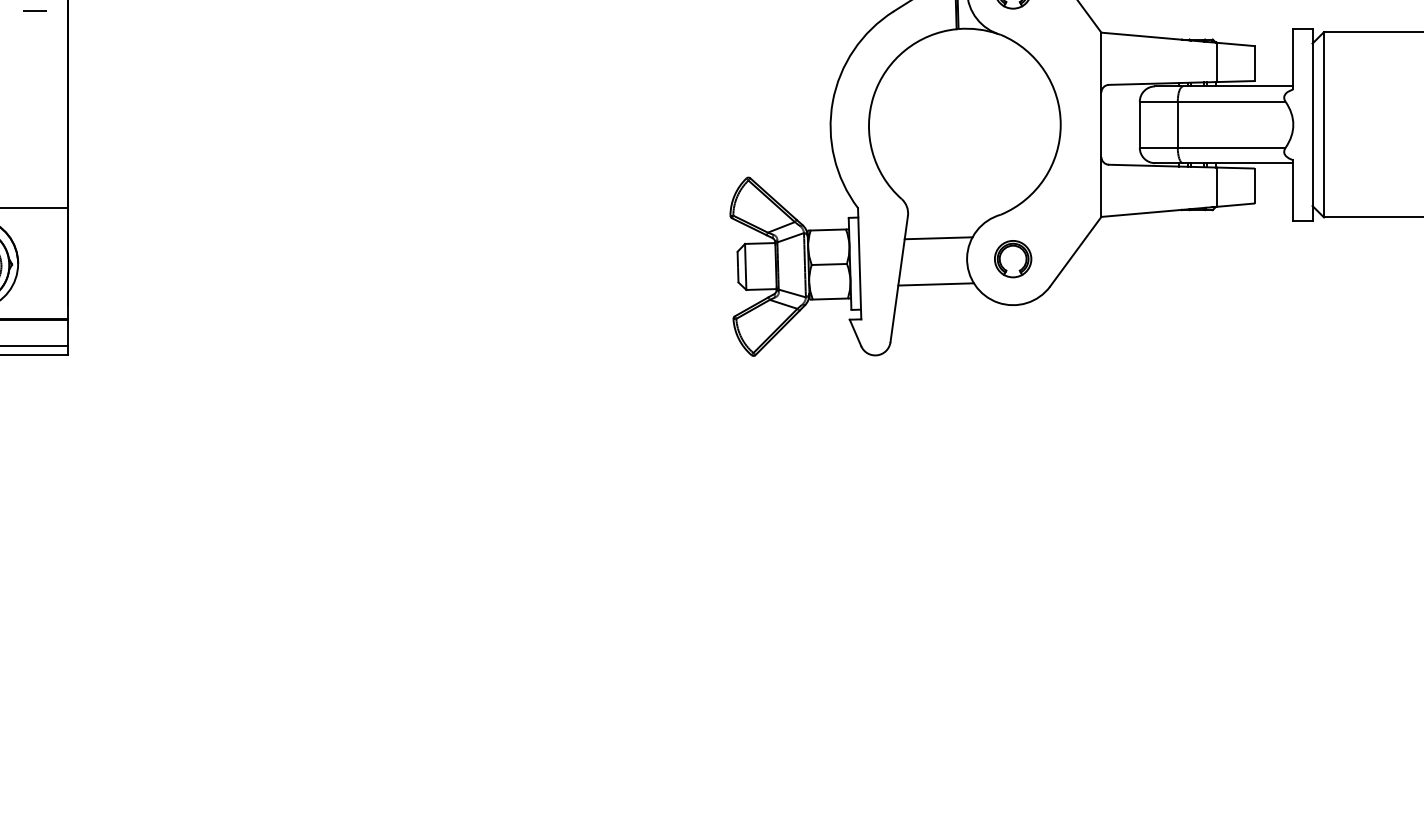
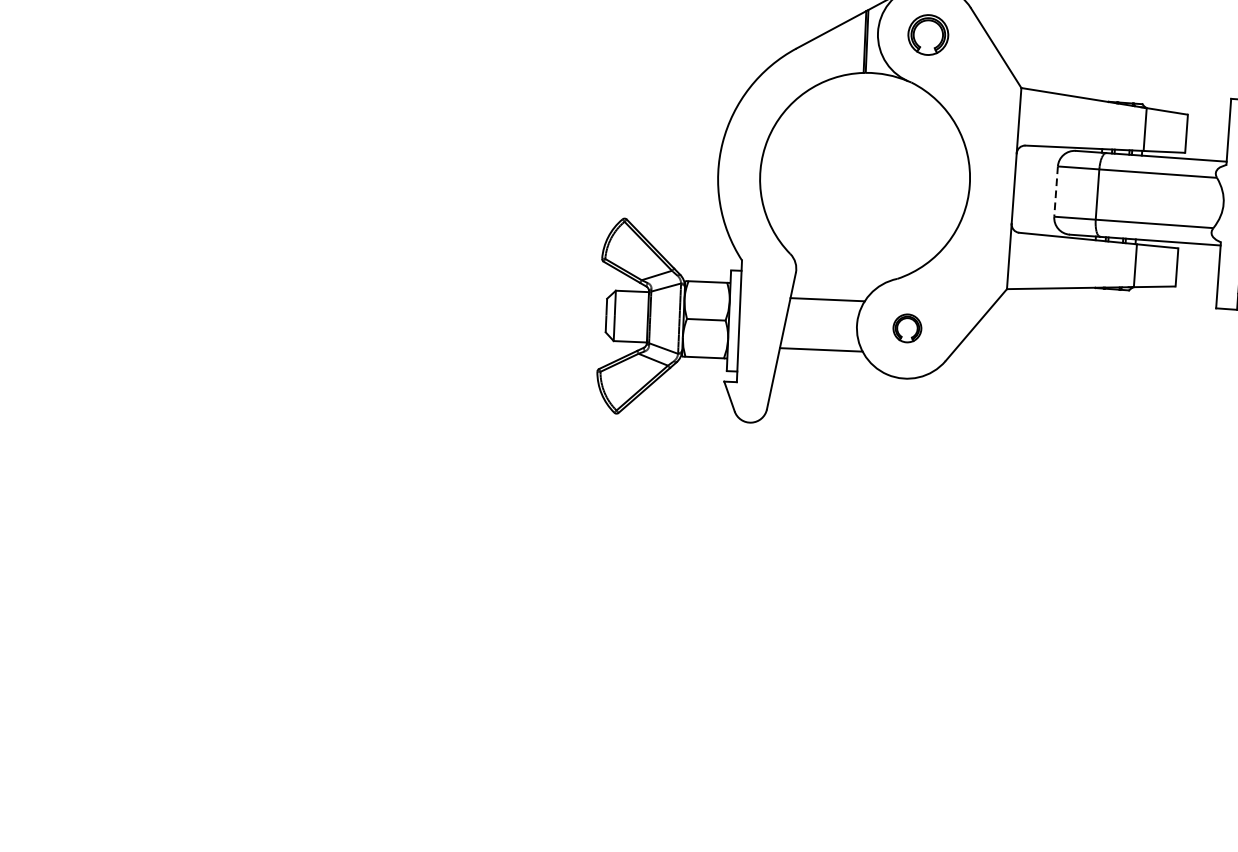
line: (1139, 125) -> (1055, 192), solid -> dashed
part: (1013, 259) -> (907, 328), size x0.7

